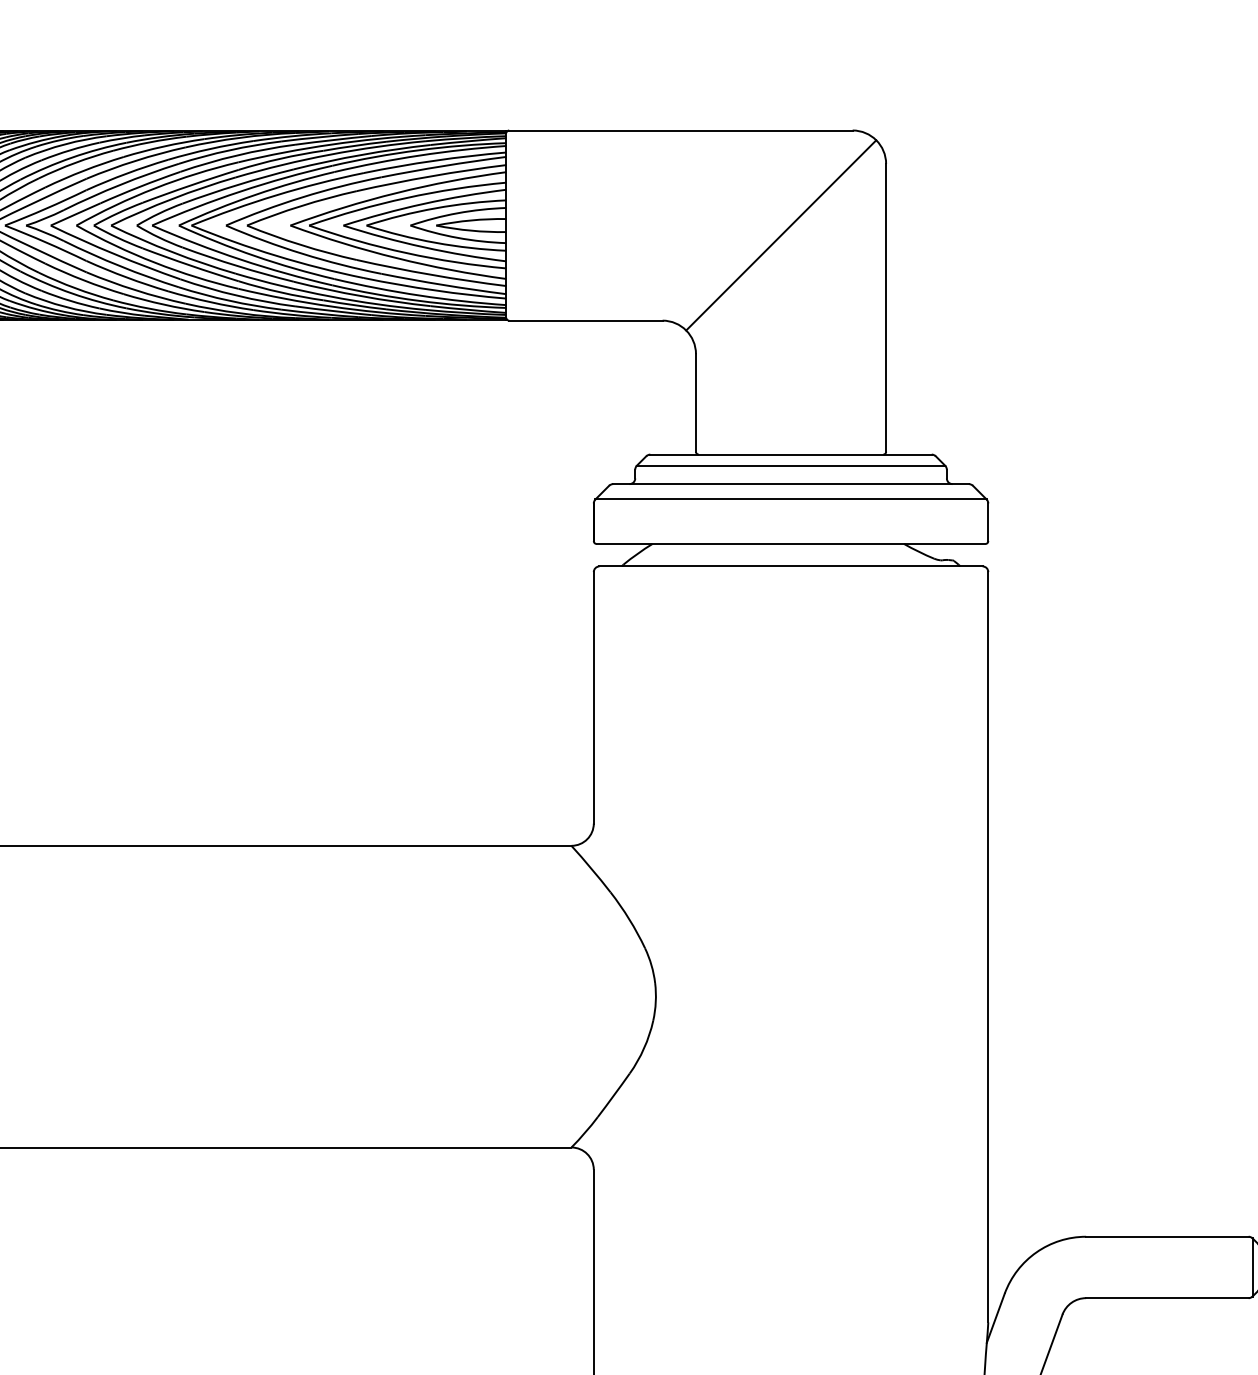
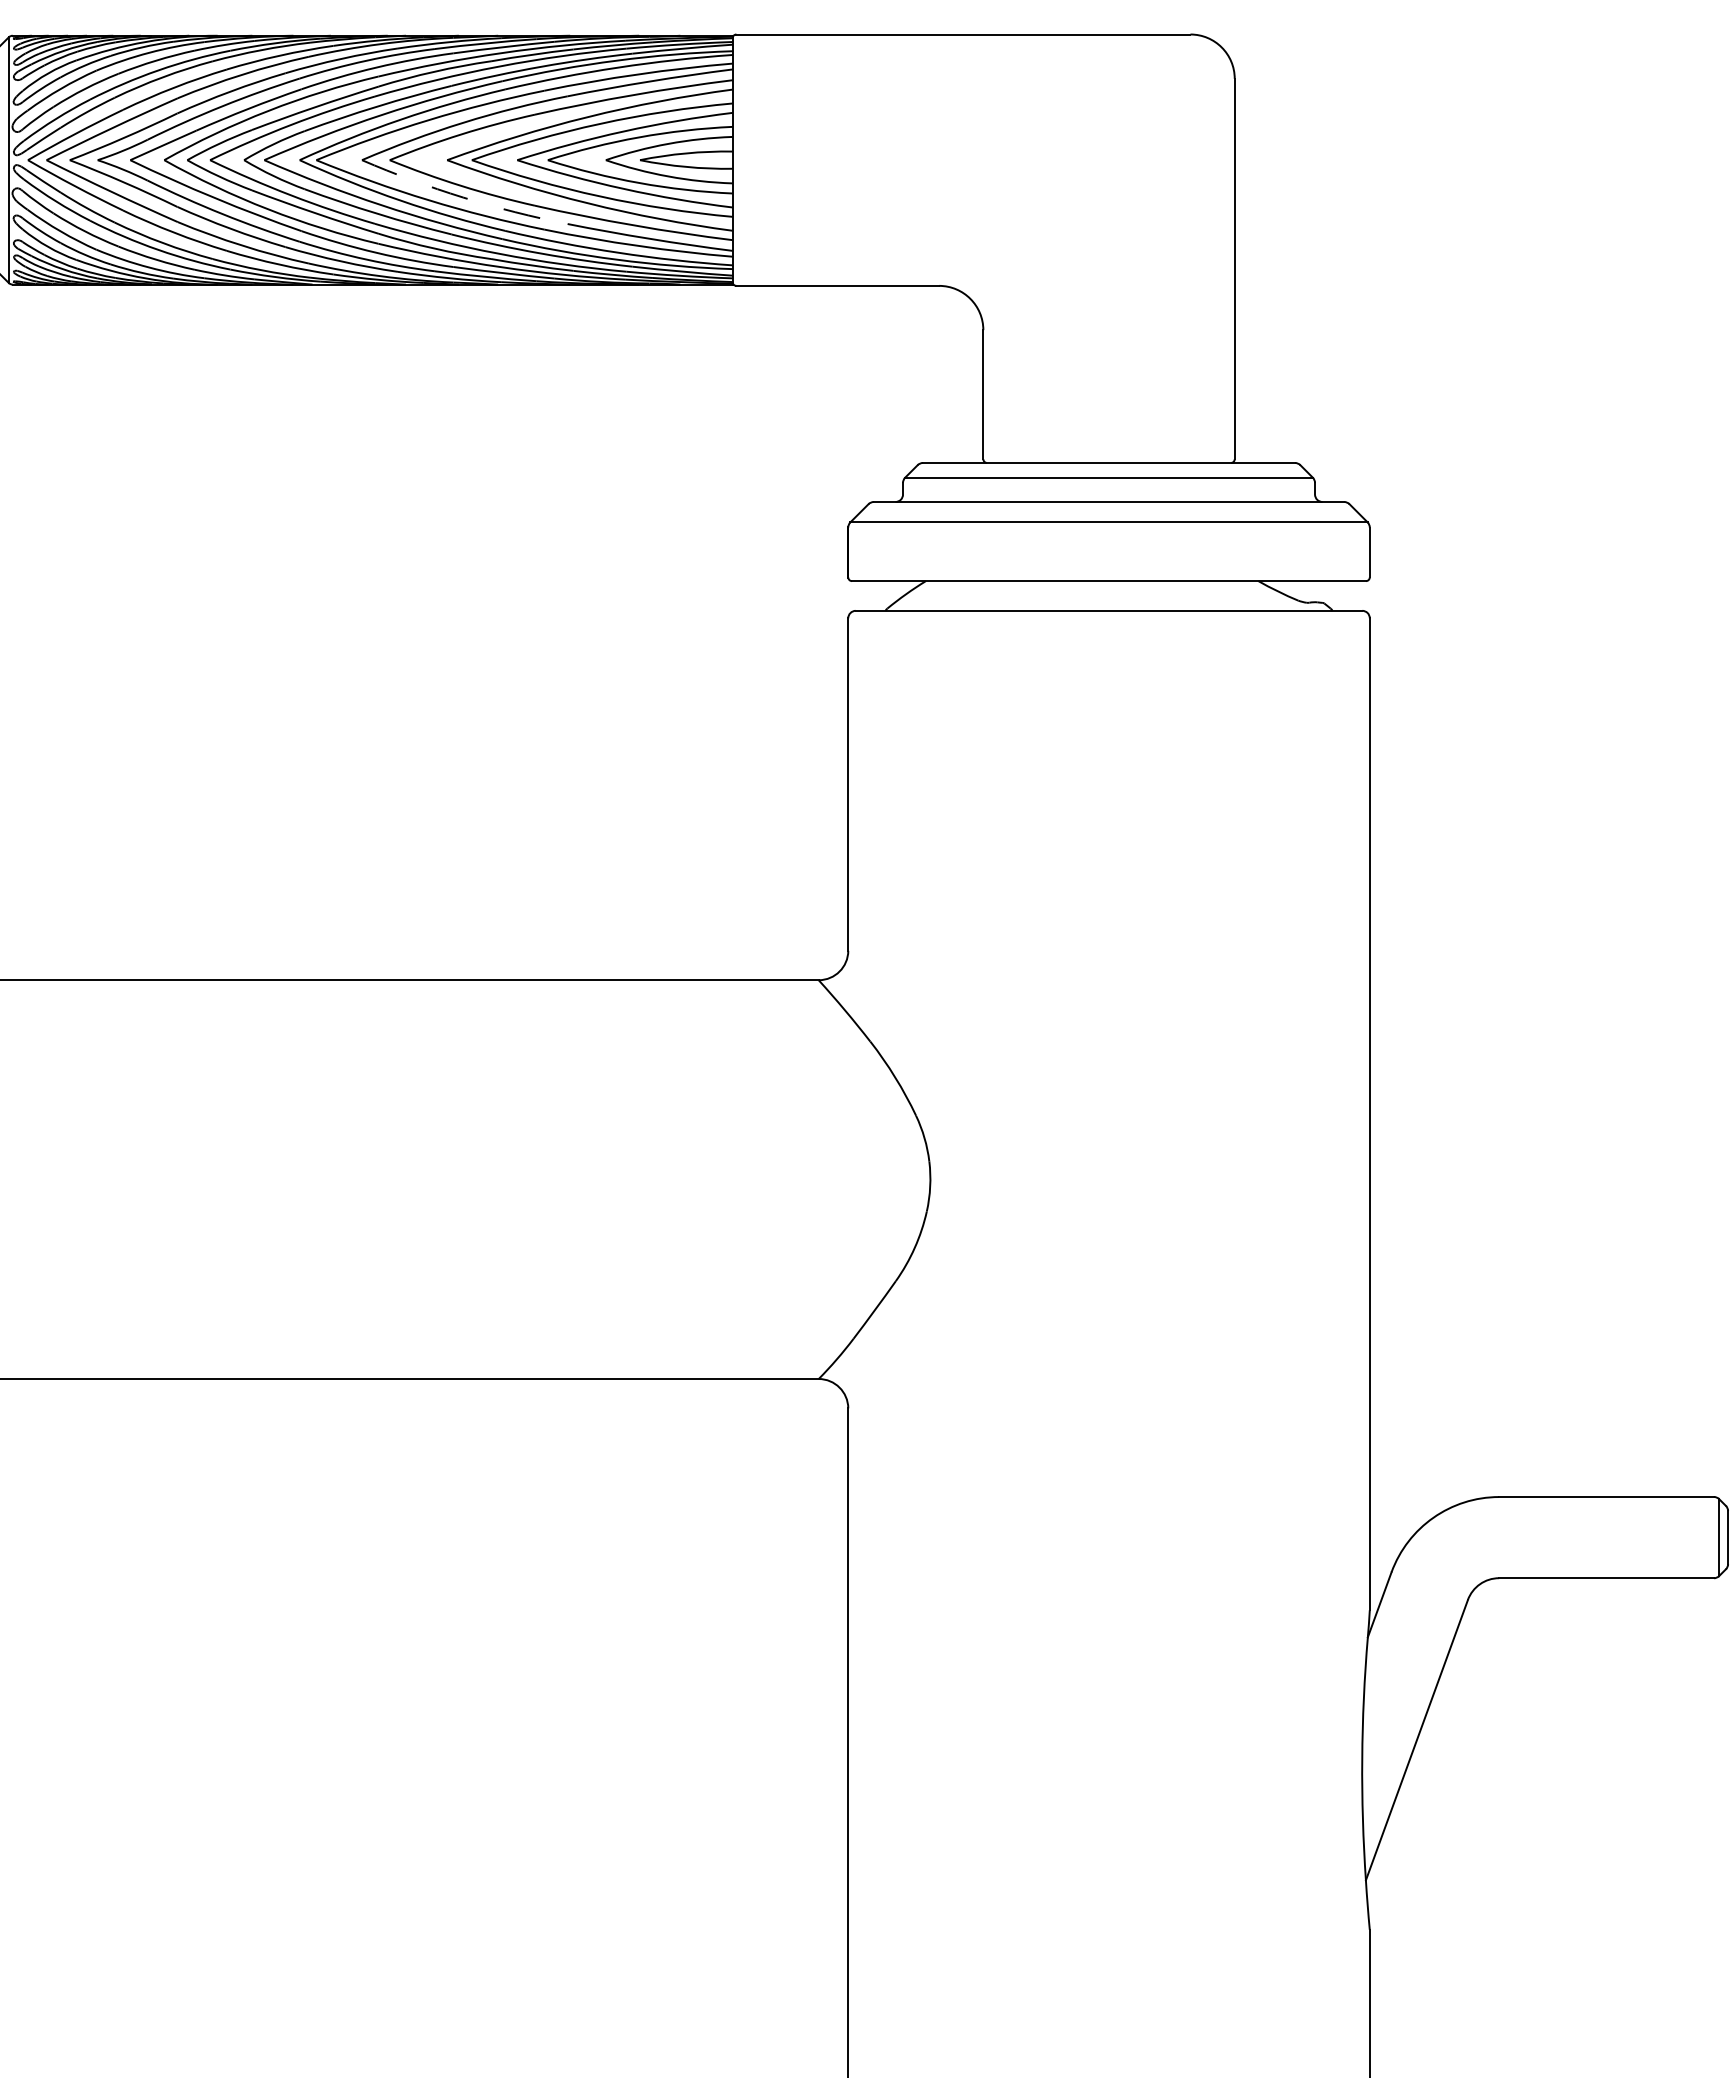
line: (780, 234) -> (1095, 172), removed
arc: (302, 253) -> (463, 197), solid -> dashed

